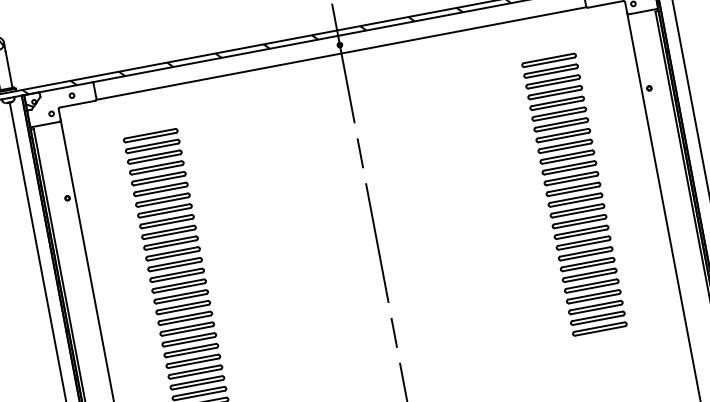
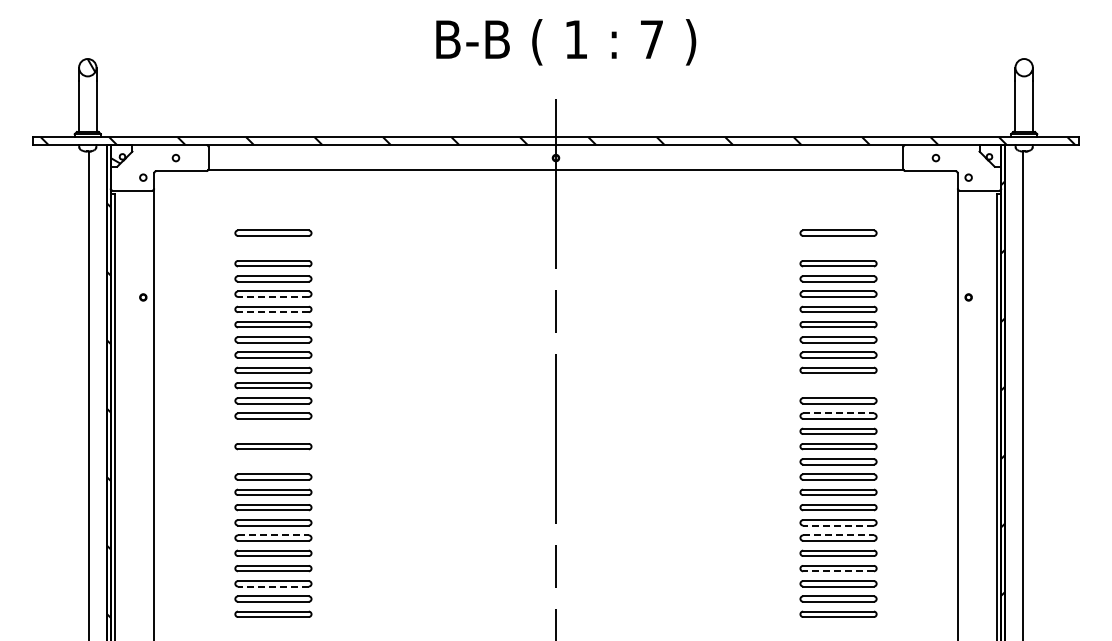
part: (550, 70) -> (838, 247), removed
part: (152, 145) -> (273, 247), removed
part: (569, 167) -> (838, 385), removed
line: (158, 180) -> (272, 296), solid -> dashed
line: (573, 187) -> (839, 413), solid -> dashed
line: (160, 191) -> (272, 312), solid -> dashed
line: (587, 266) -> (838, 525), solid -> dashed
line: (590, 273) -> (839, 535), solid -> dashed
part: (177, 274) -> (273, 430), removed
part: (181, 296) -> (273, 461), removed
line: (594, 298) -> (838, 571), solid -> dashed
line: (191, 348) -> (273, 535), solid -> dashed
line: (197, 384) -> (272, 586), solid -> dashed

